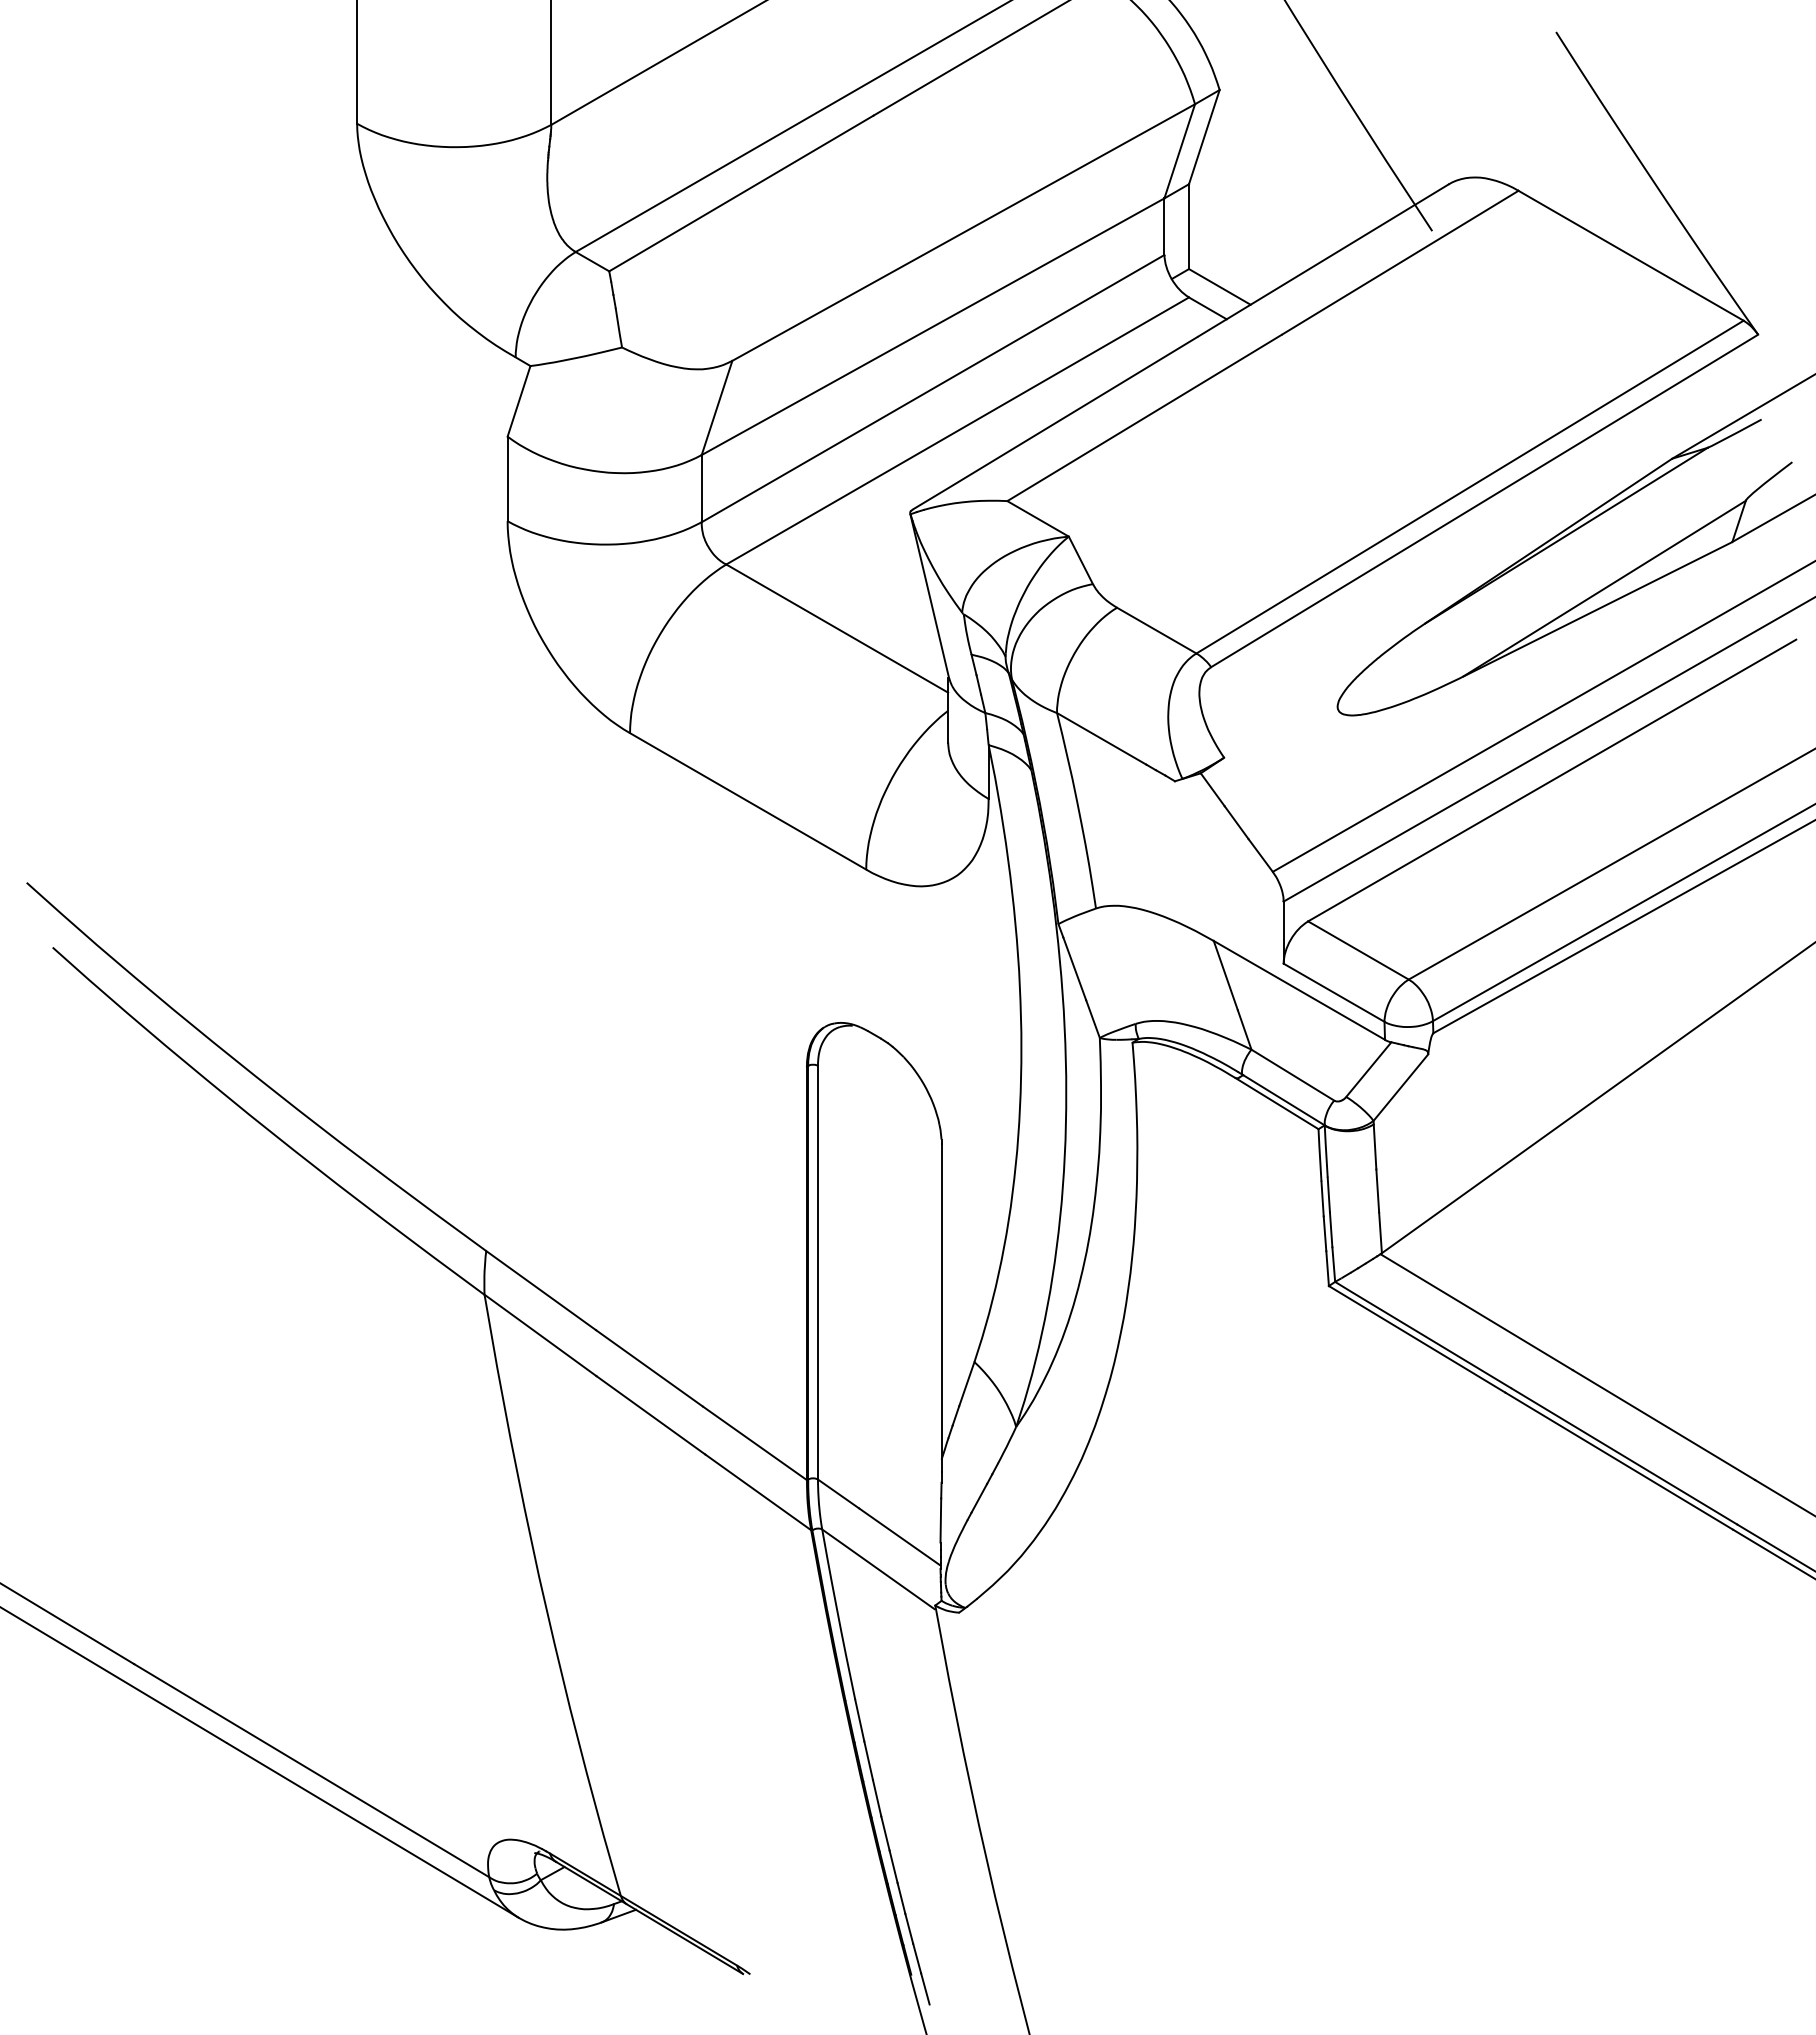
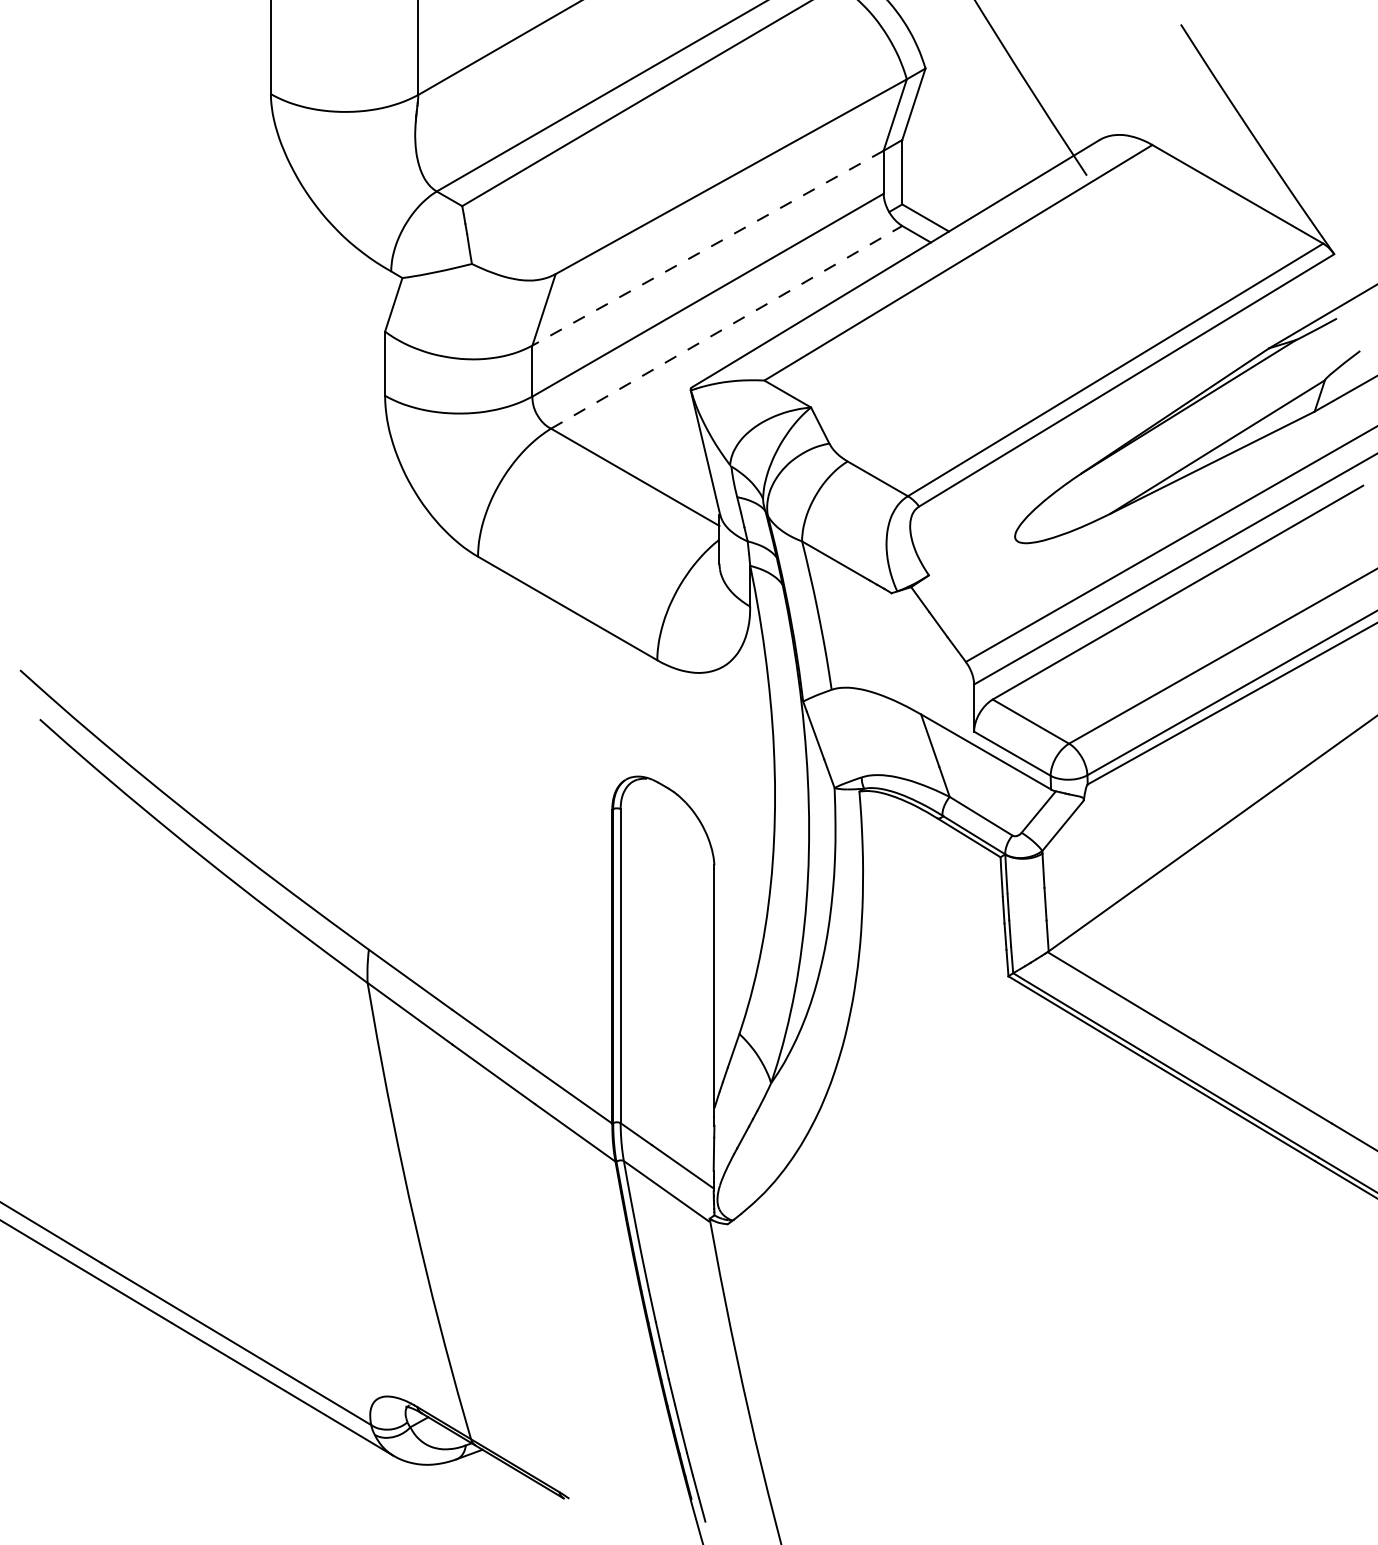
line: (933, 326) -> (708, 248), solid -> dashed
line: (958, 430) -> (727, 326), solid -> dashed

